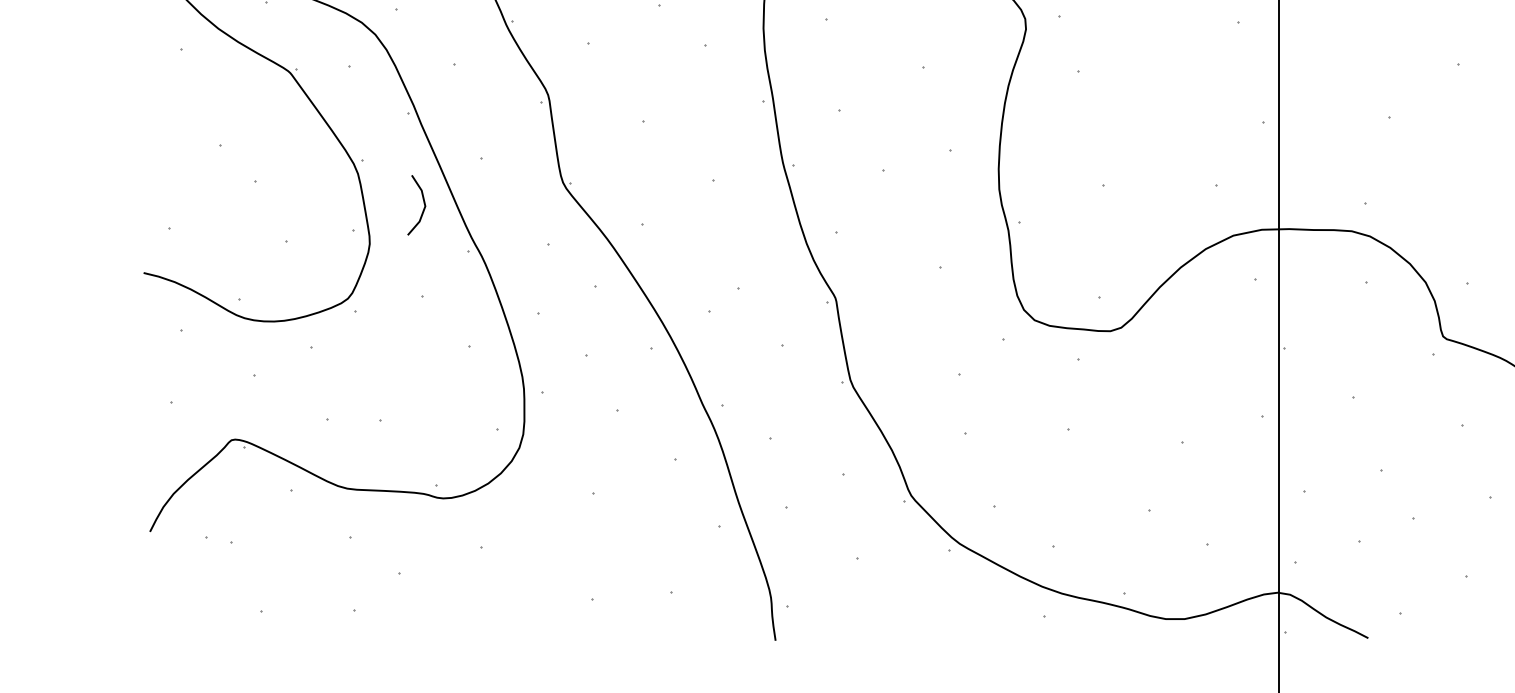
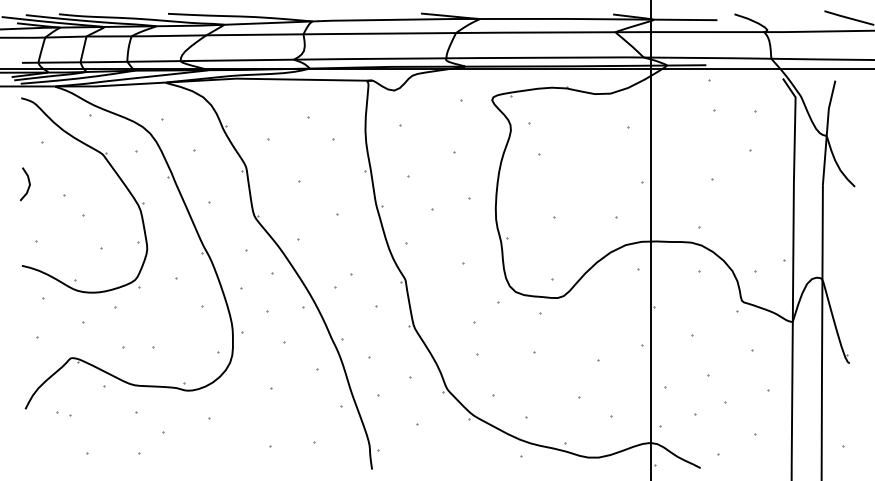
line: (422, 203) -> (28, 183), moved

